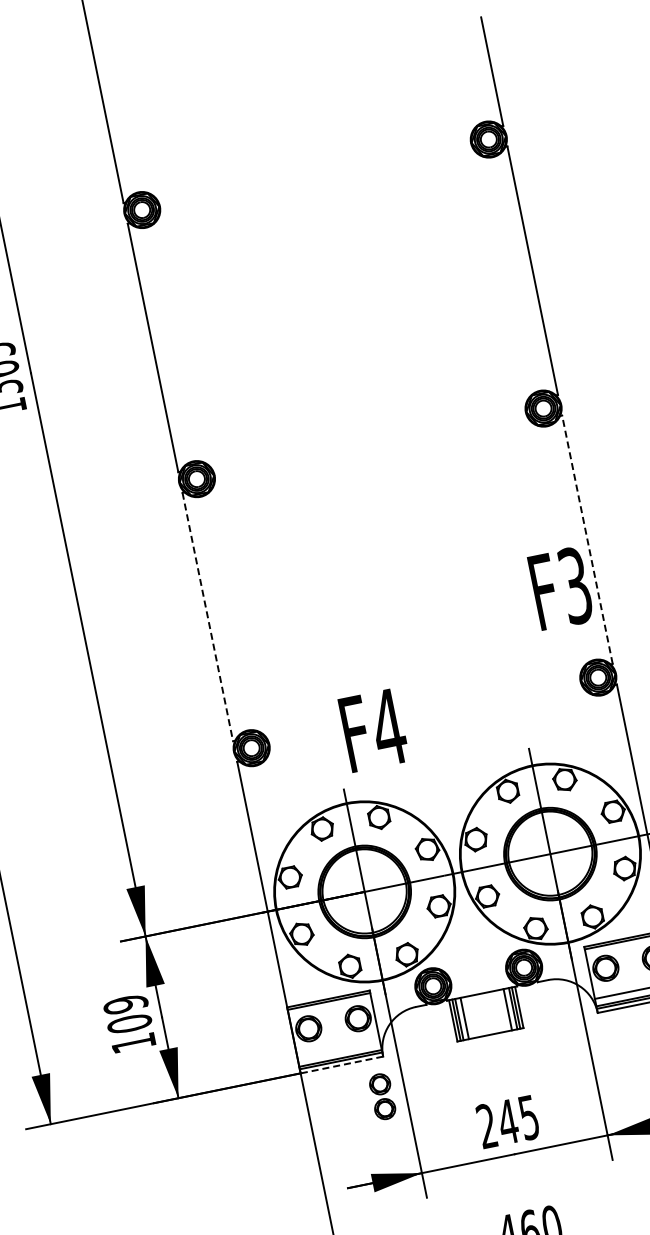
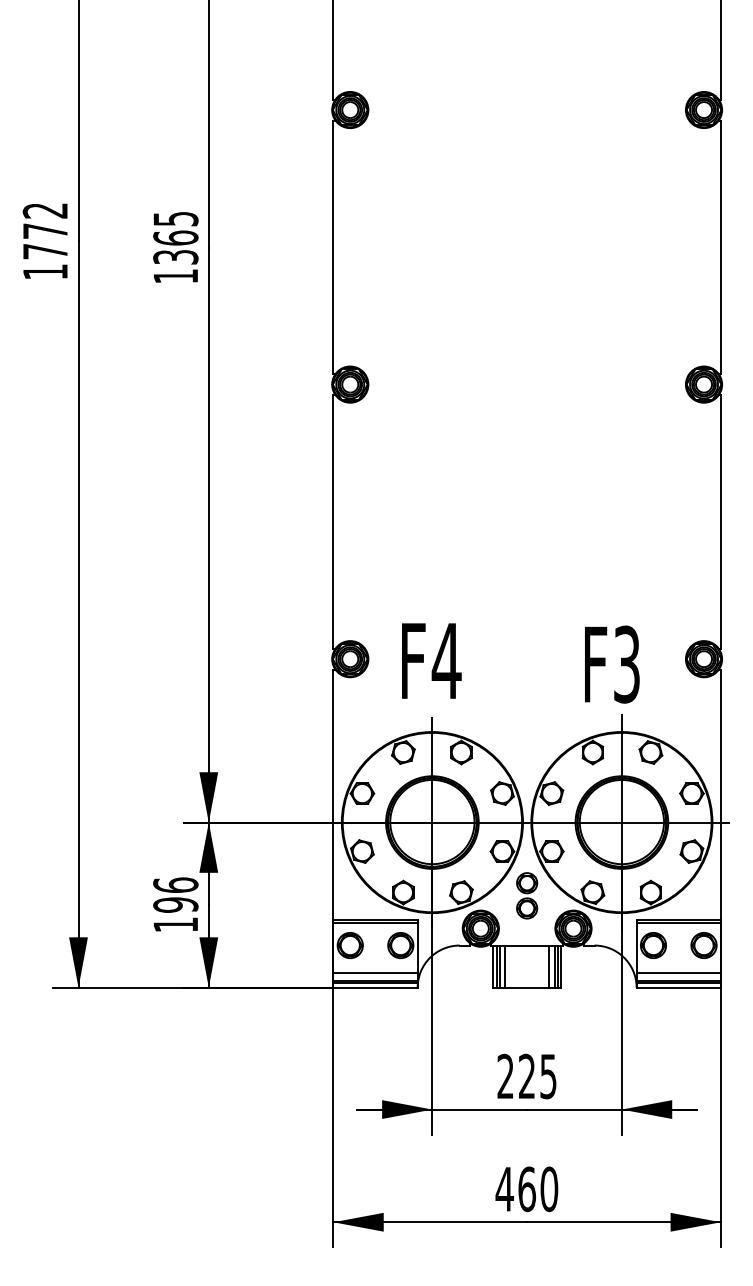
line: (587, 539) -> (720, 521), dashed -> solid
text: (561, 588) -> (612, 664), moved
line: (207, 616) -> (333, 521), dashed -> solid
text: (373, 729) -> (431, 660), moved
text: (127, 1013) -> (175, 894), 109 -> 196
line: (339, 1051) -> (375, 973), added
line: (341, 1064) -> (375, 987), dashed -> solid
part: (382, 1096) -> (527, 895), moved
text: (507, 1121) -> (526, 1075), 245 -> 225

